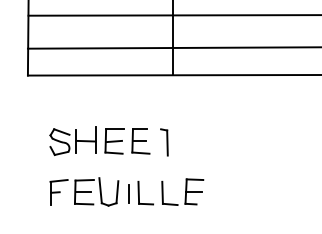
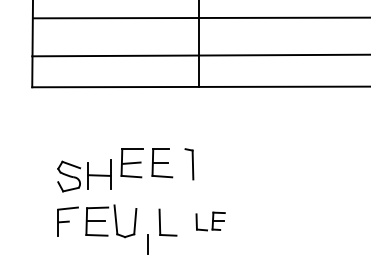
part: (72, 140) -> (83, 174), moved
part: (182, 191) -> (210, 220), size x0.6
line: (128, 193) -> (148, 243), moved

